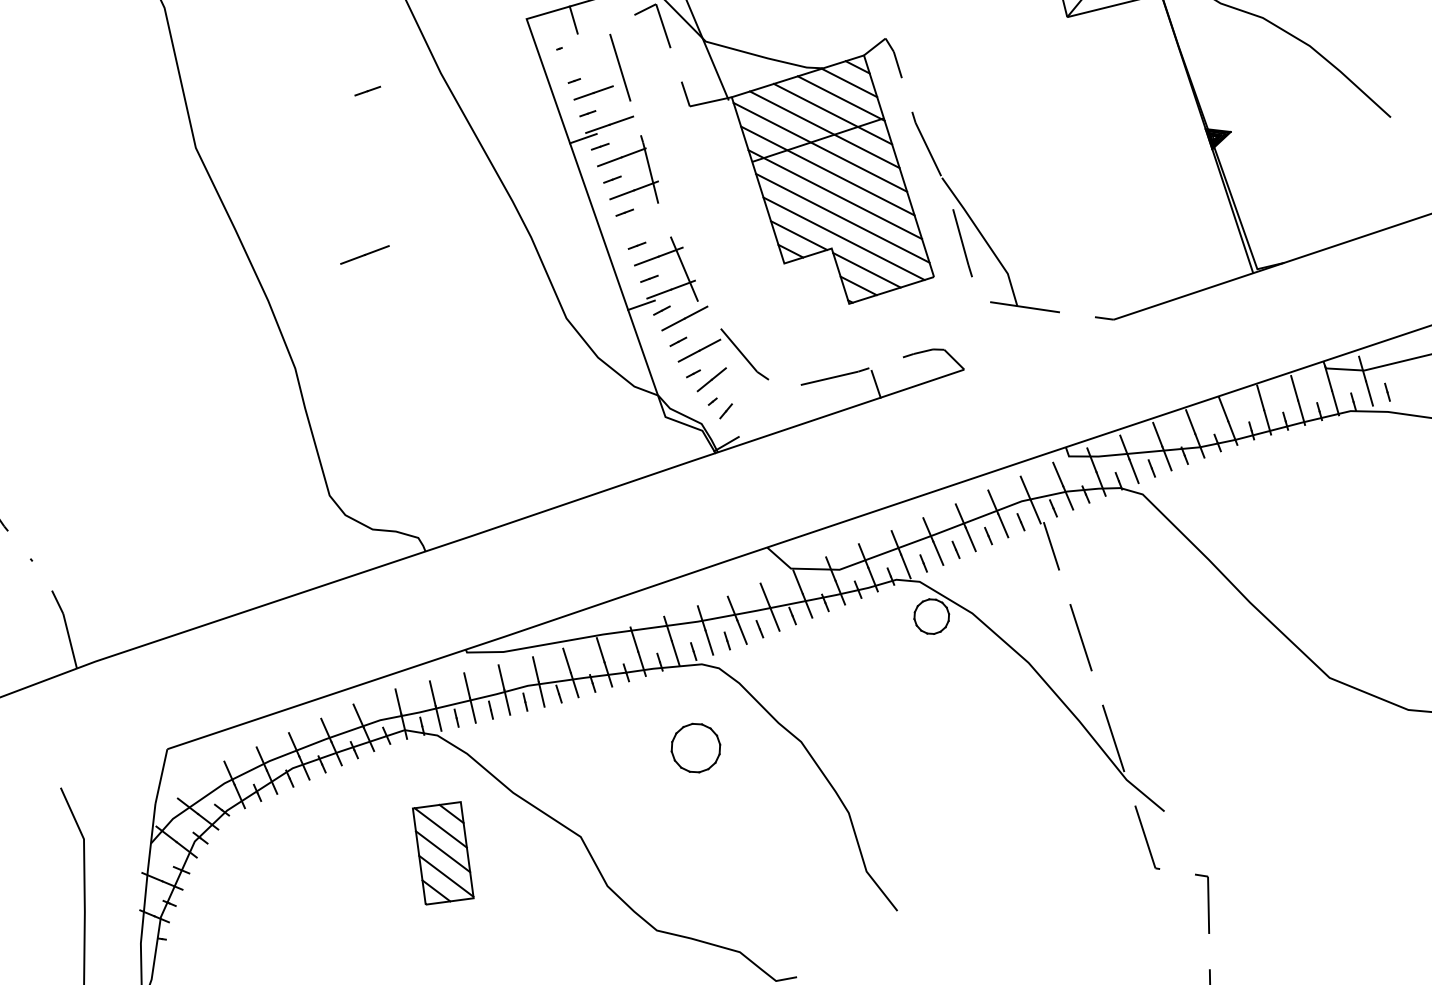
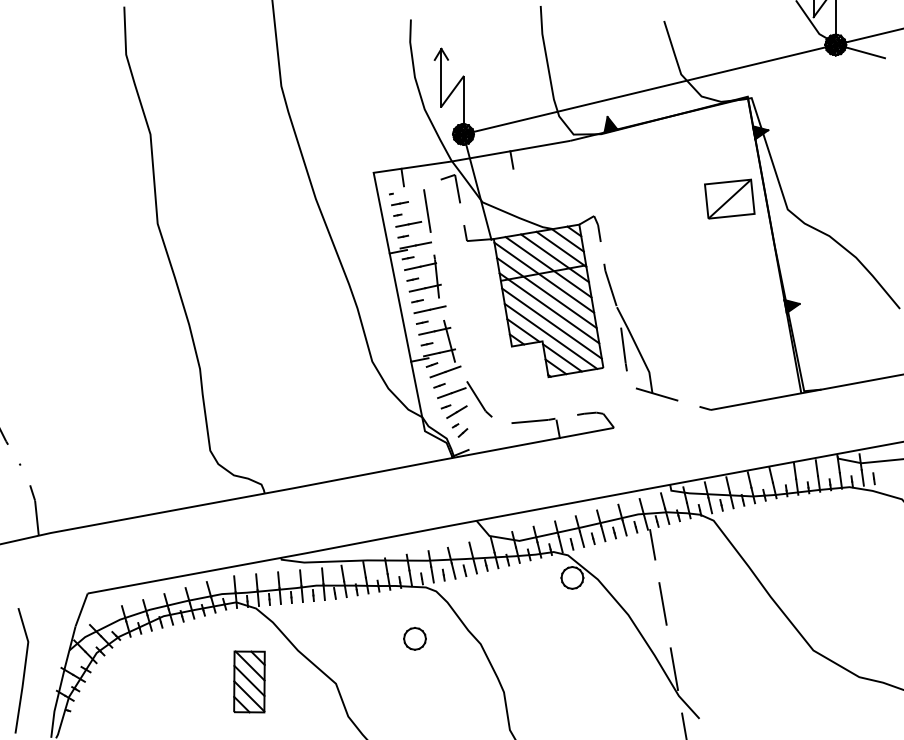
line: (366, 91) -> (399, 203), moved
line: (364, 254) -> (429, 309), moved
part: (695, 747) -> (414, 638), size x0.71

